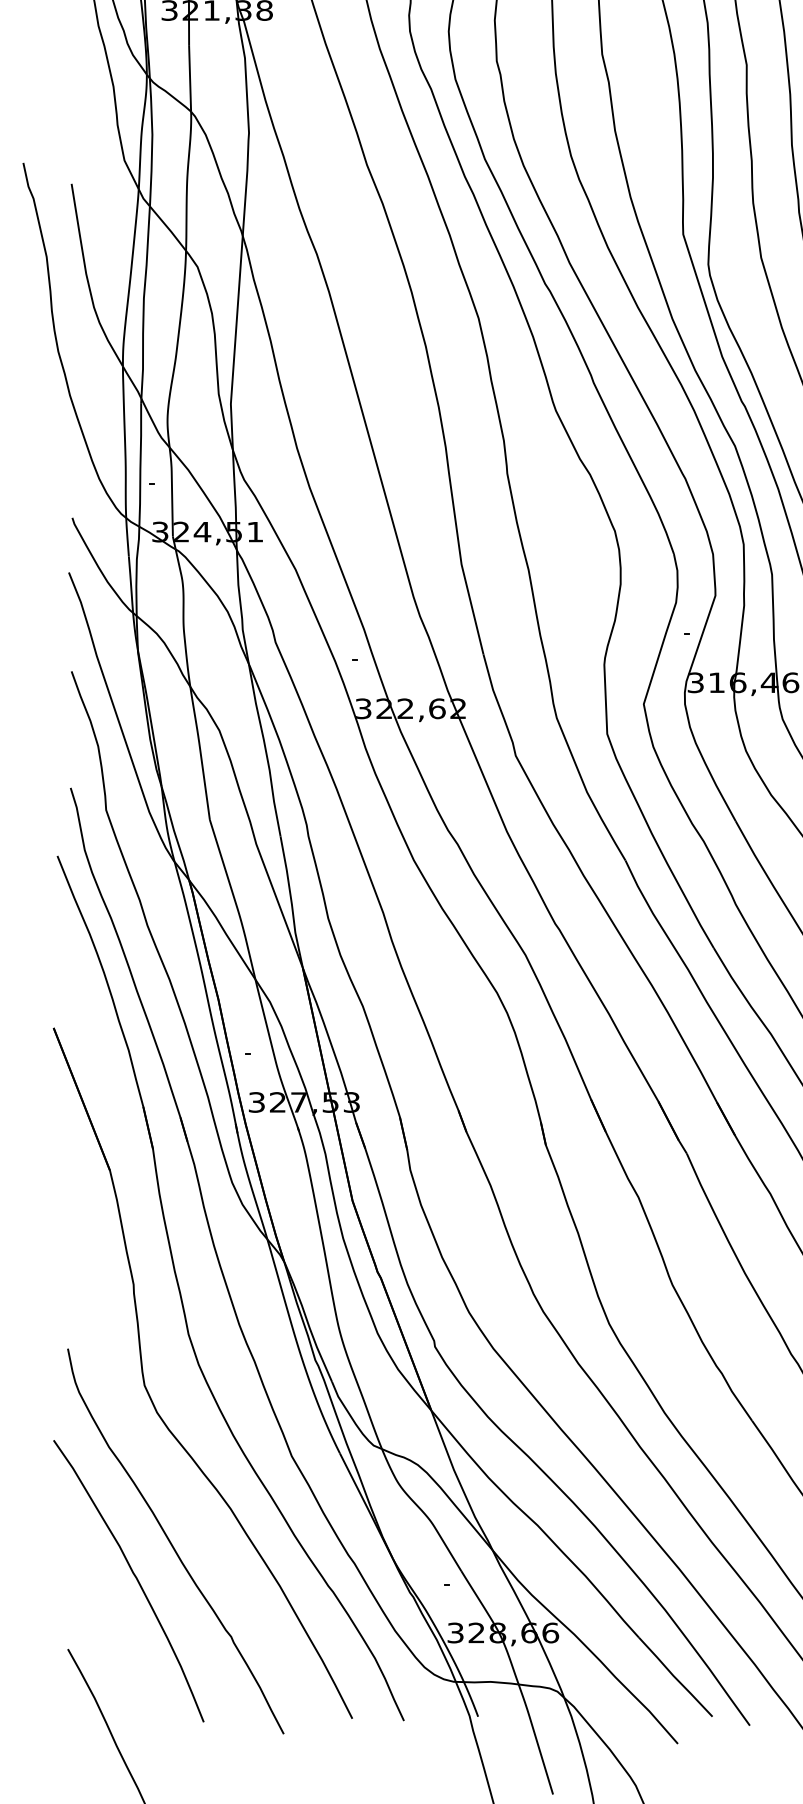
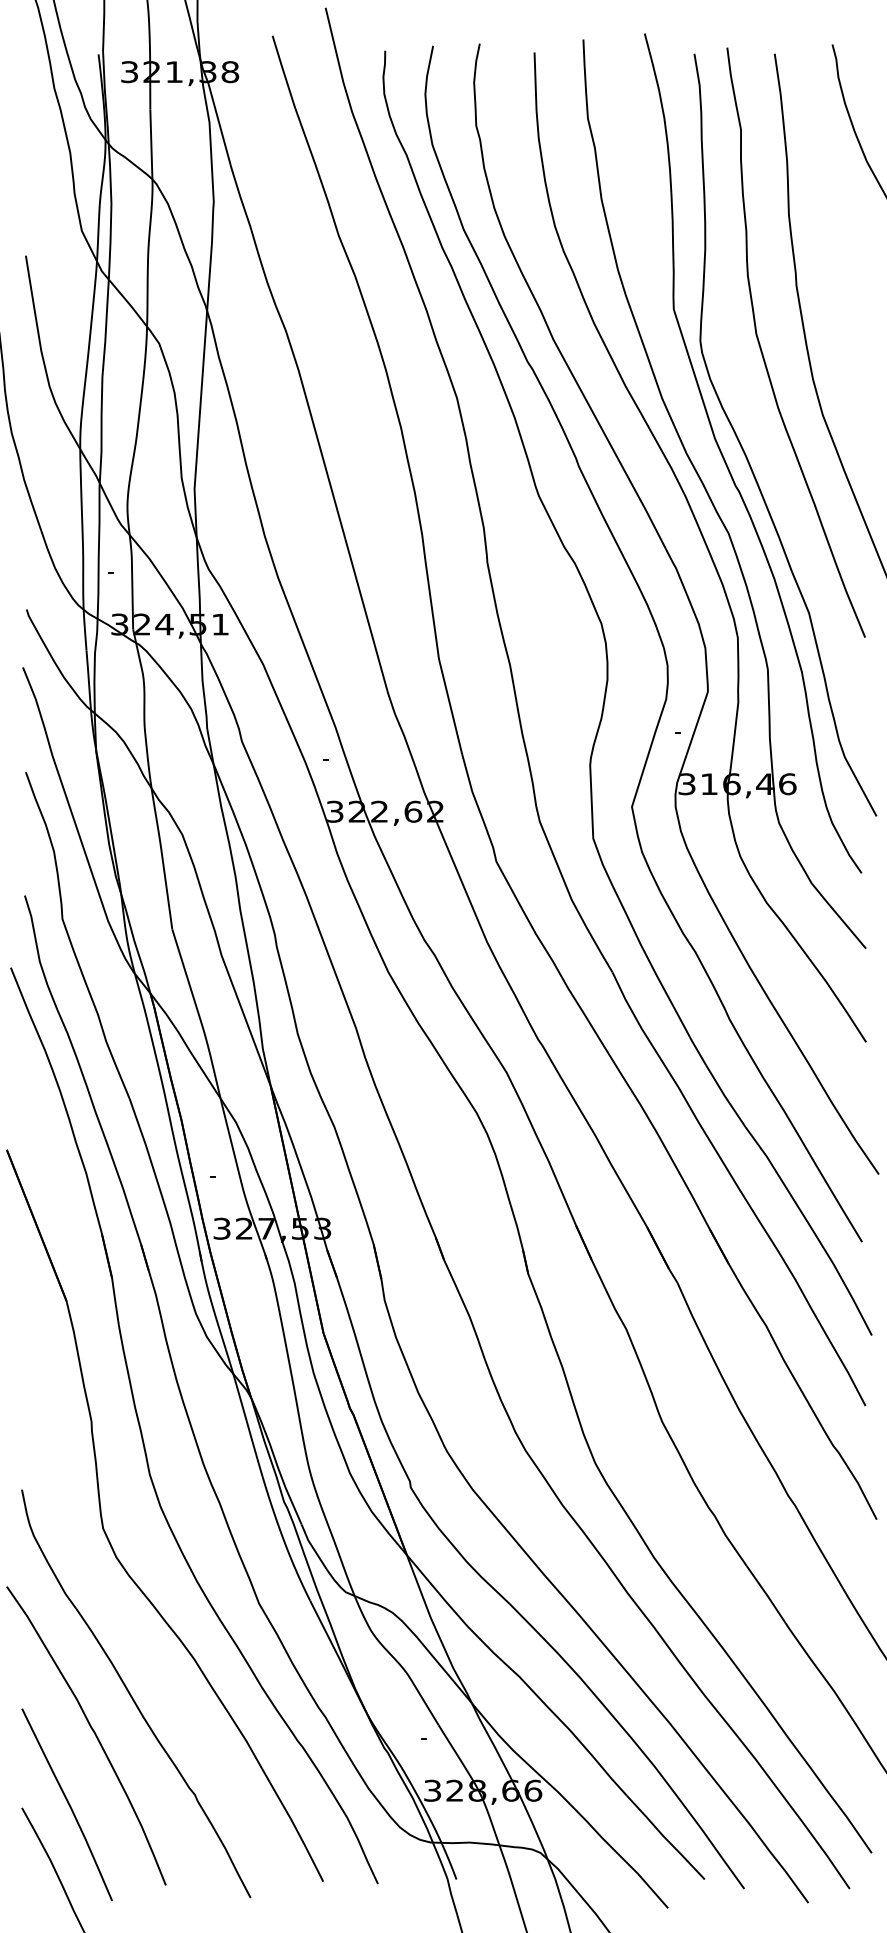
curve: (110, 1644) -> (67, 1803), added

